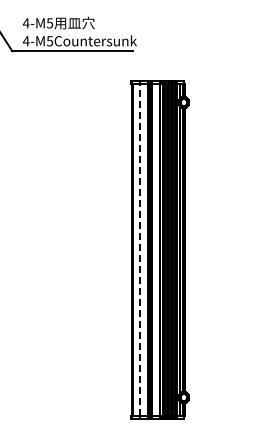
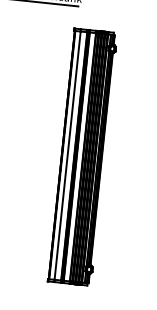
line: (139, 249) -> (67, 155), dashed -> solid

